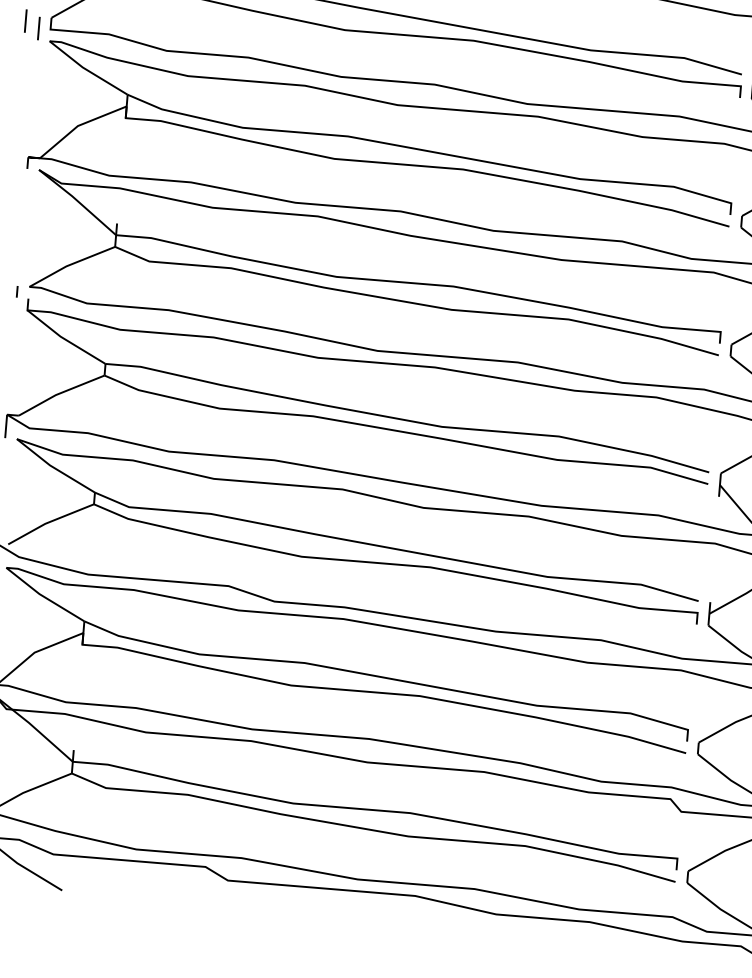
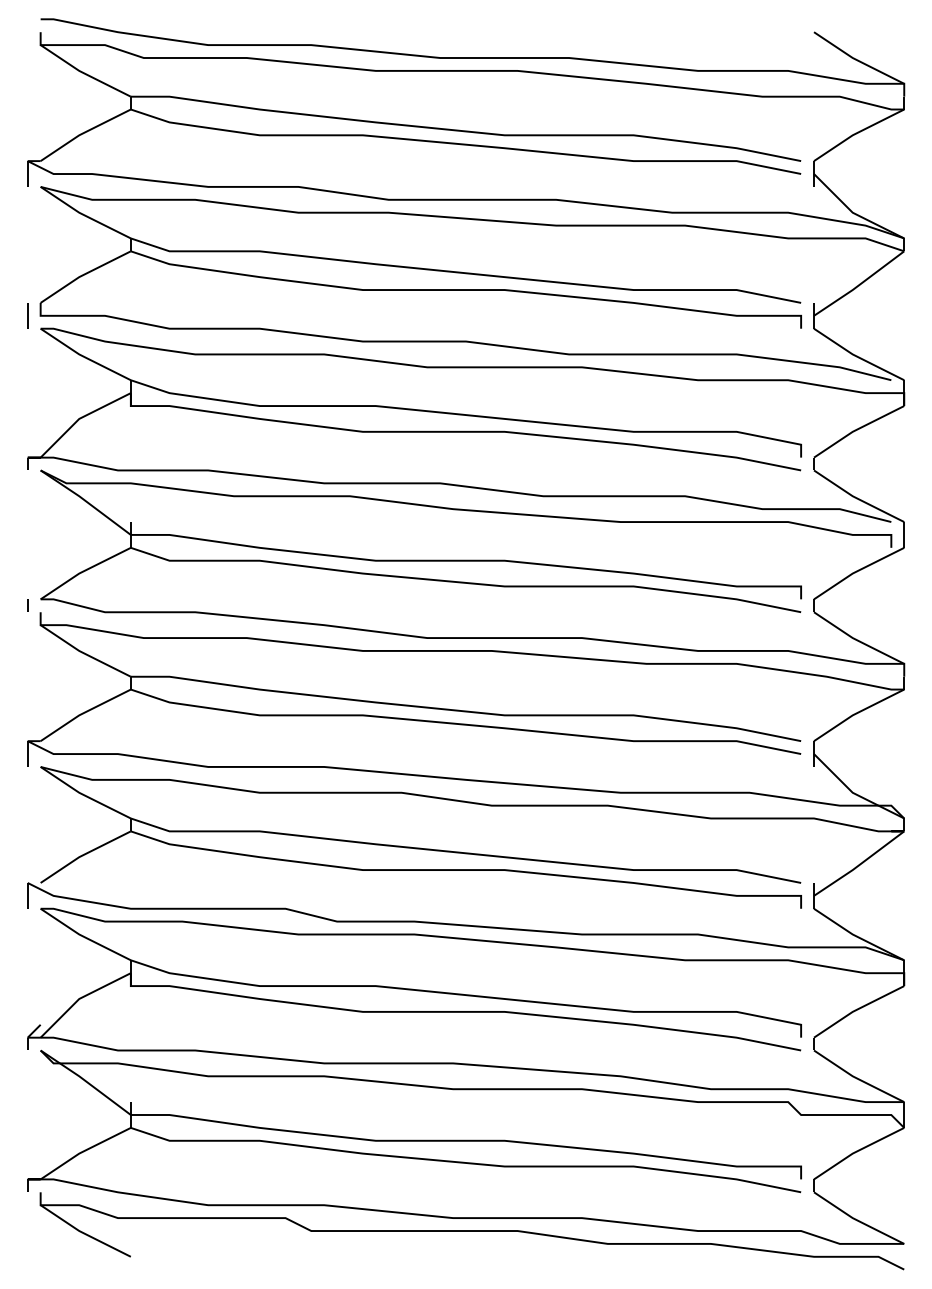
line: (25, 20) -> (12, 308), removed

